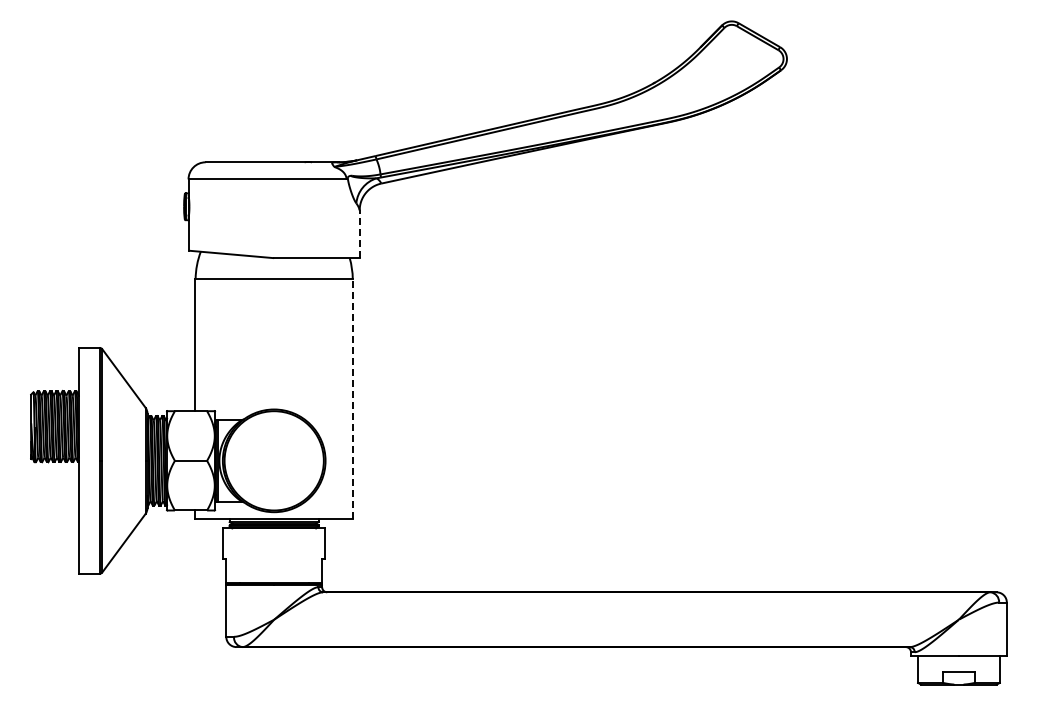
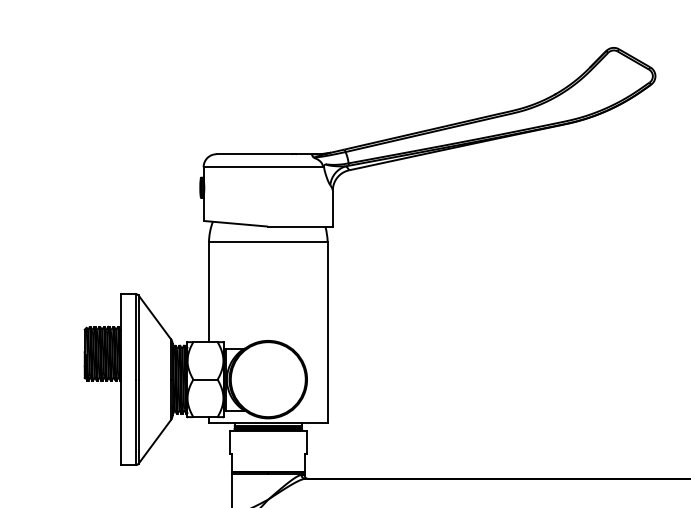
line: (359, 234) -> (332, 208), dashed -> solid
line: (352, 398) -> (327, 332), dashed -> solid

